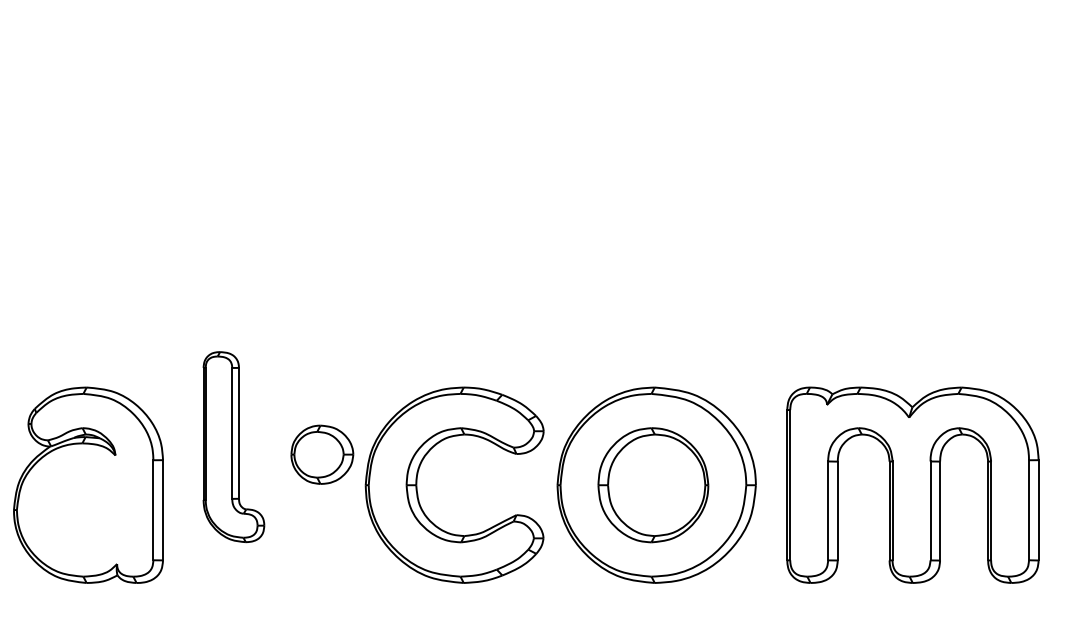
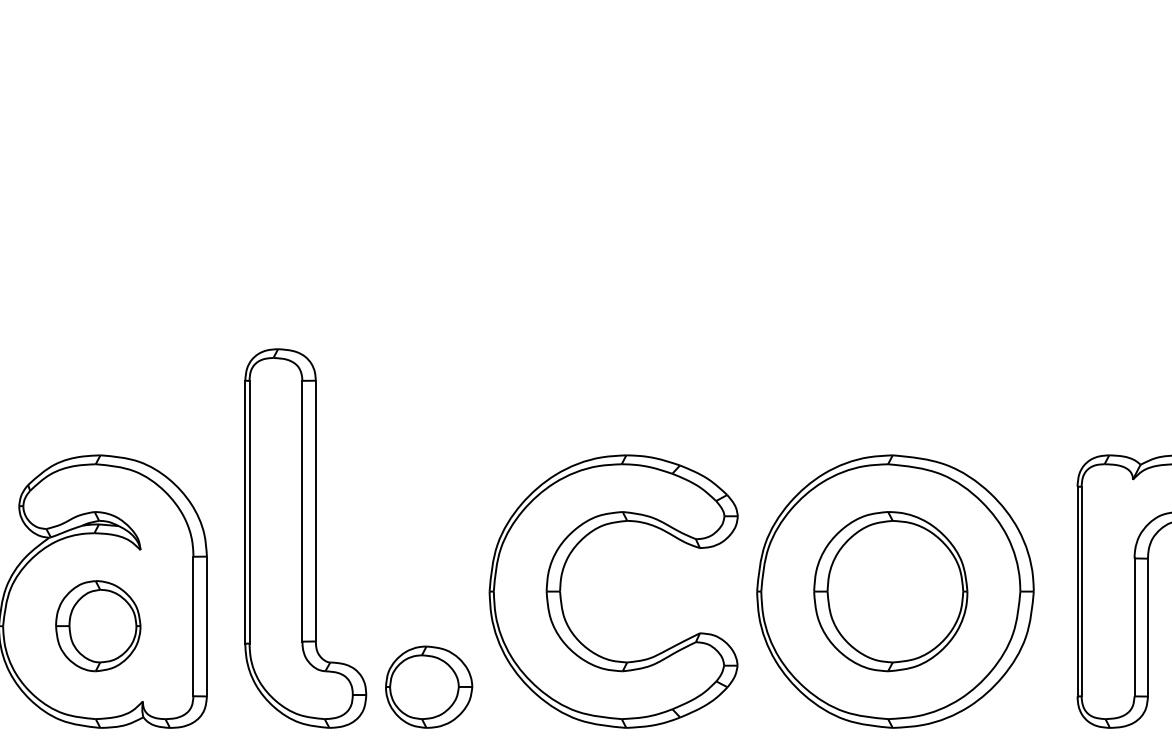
part: (233, 446) -> (305, 537), size x1.43
part: (322, 454) -> (429, 686), moved
part: (85, 509) -> (98, 625), added

